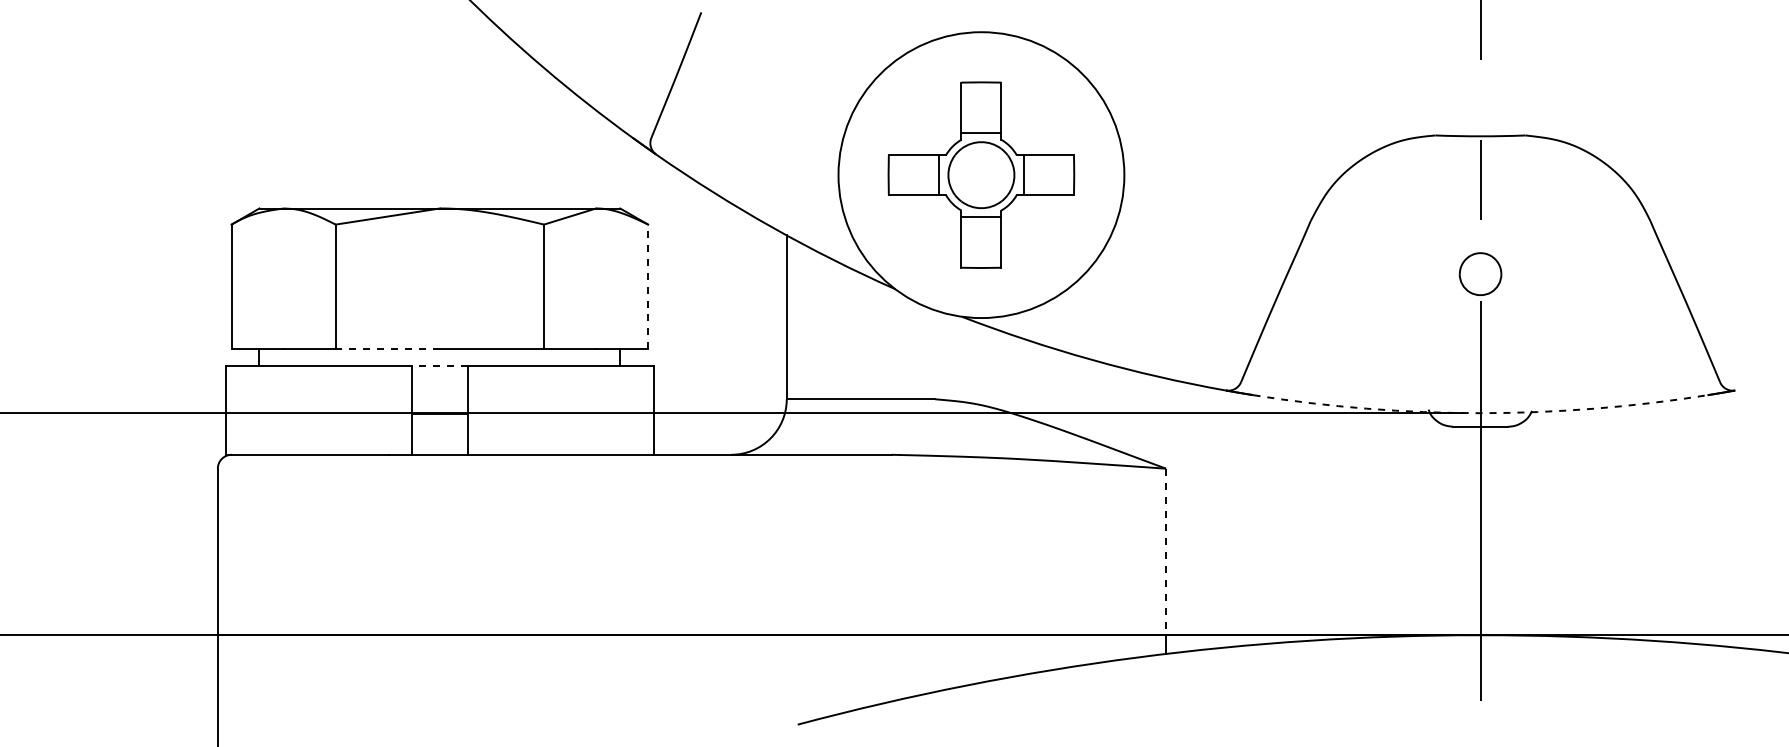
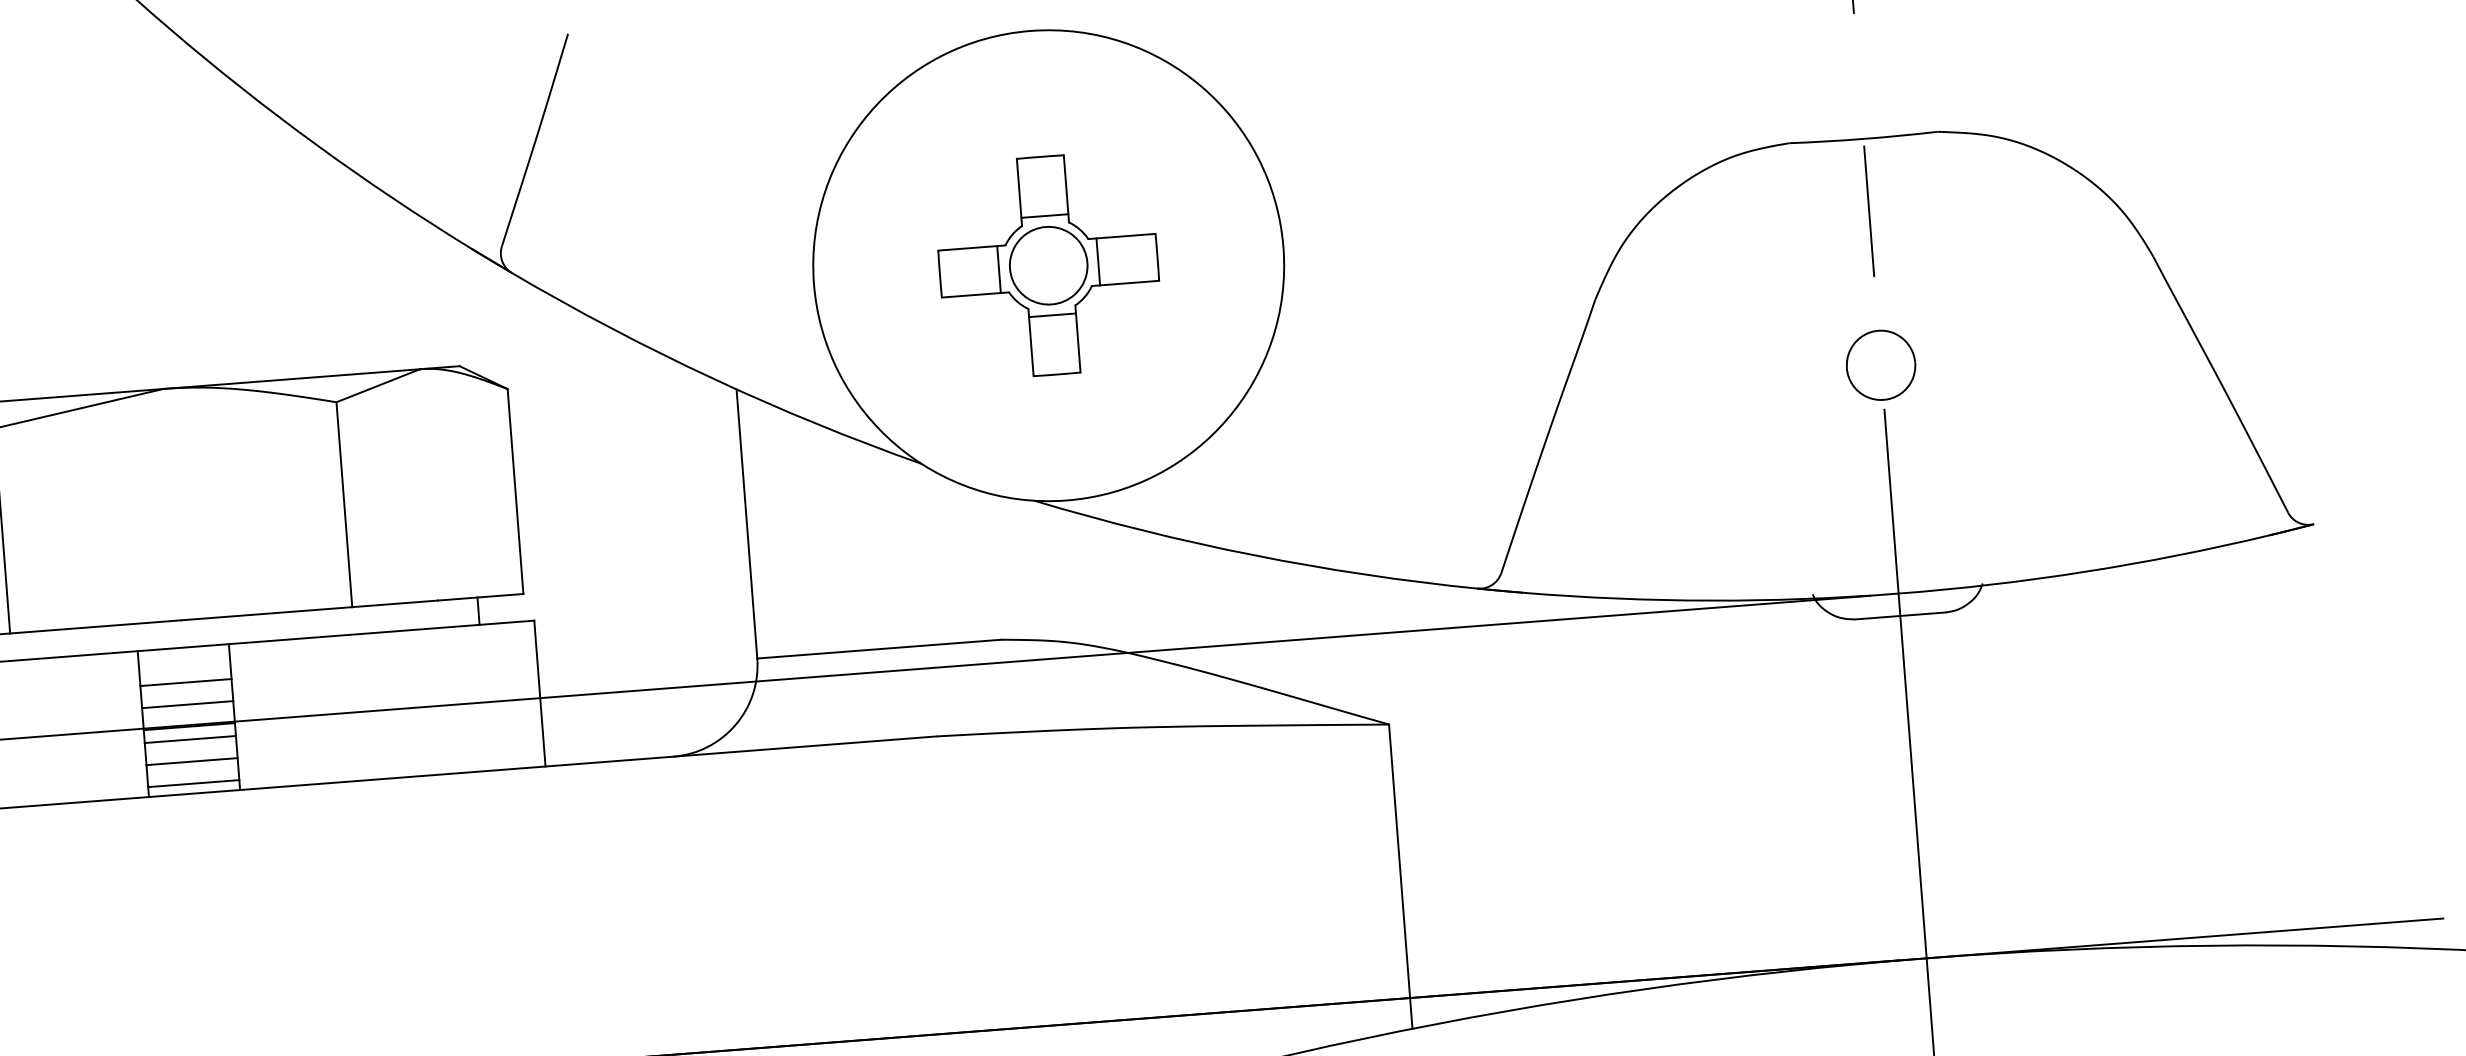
part: (981, 174) -> (1048, 264), size x0.71
line: (648, 286) -> (515, 490), dashed -> solid
line: (387, 349) -> (95, 627), dashed -> solid
line: (439, 366) -> (182, 648), dashed -> solid
line: (439, 387) -> (185, 683), added
line: (439, 400) -> (187, 704), added
arc: (1480, 413) -> (1898, 594), dashed -> solid
line: (439, 421) -> (189, 738), added
line: (439, 435) -> (191, 761), added
line: (439, 448) -> (193, 783), added
line: (1166, 552) -> (1400, 862), dashed -> solid

